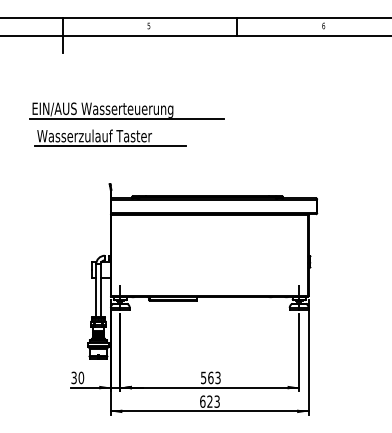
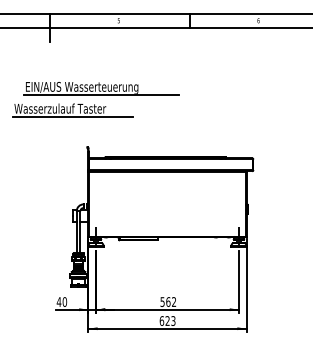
part: (110, 137) -> (72, 109), moved
text: (74, 377) -> (59, 301), 30 -> 40
text: (217, 378) -> (173, 302), 563 -> 562

